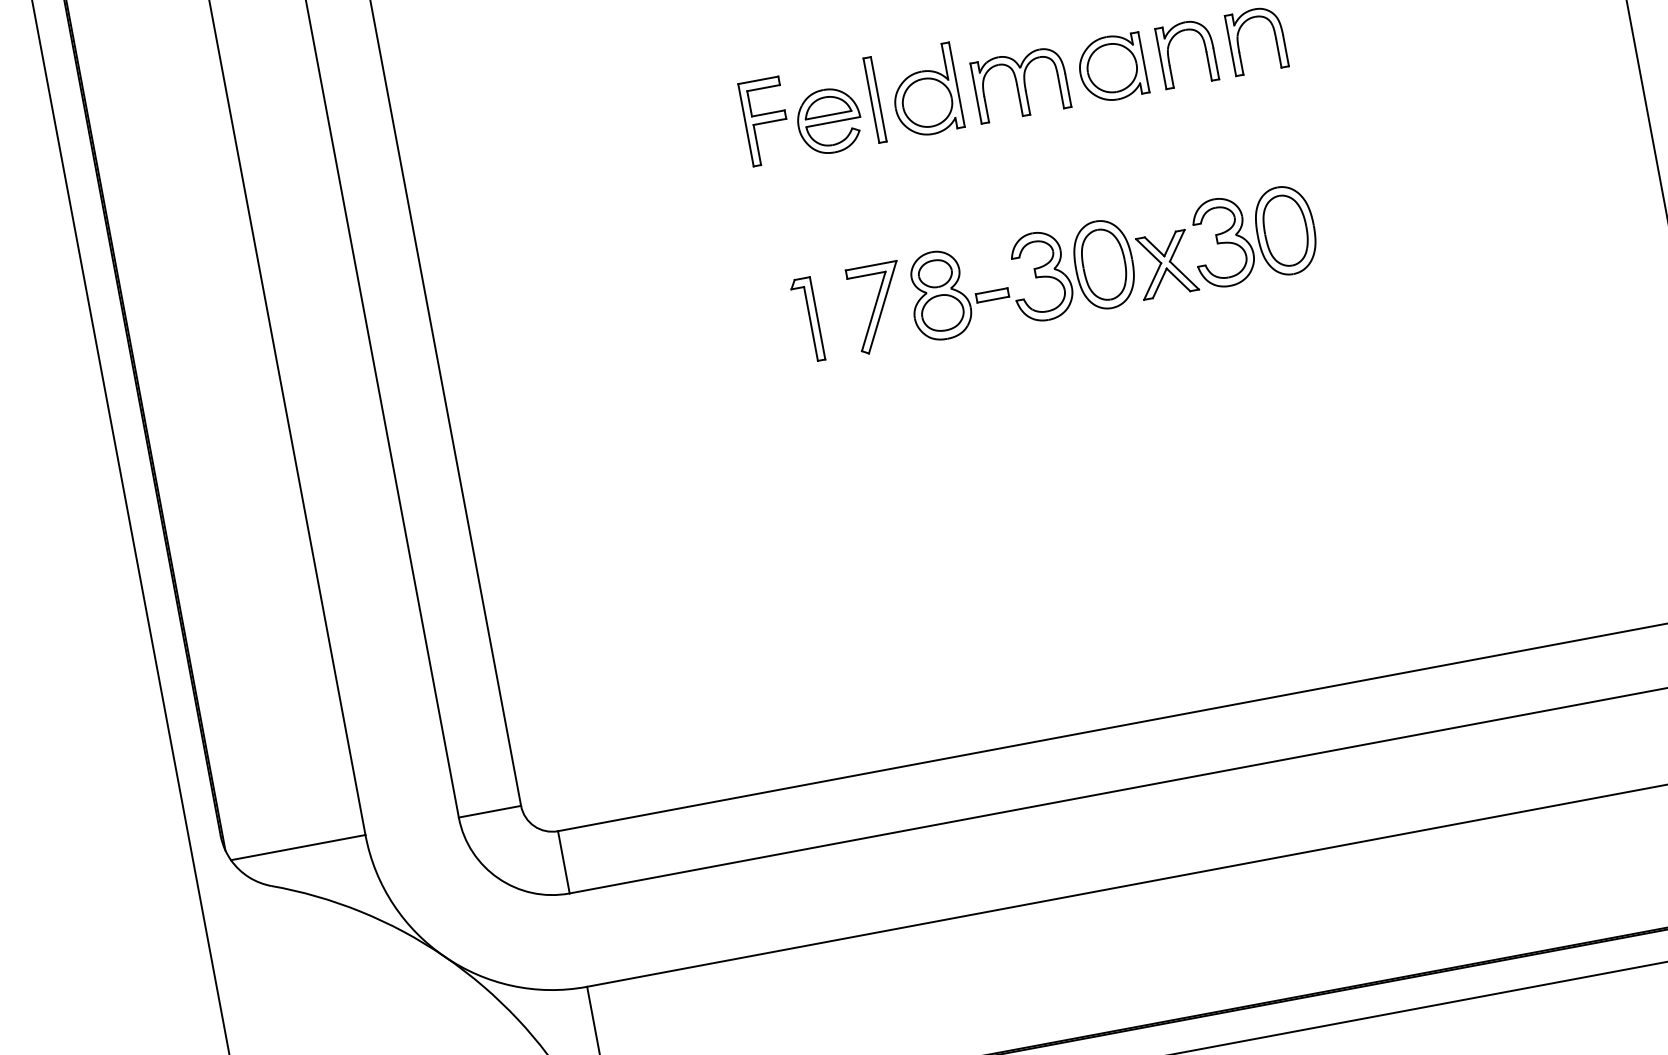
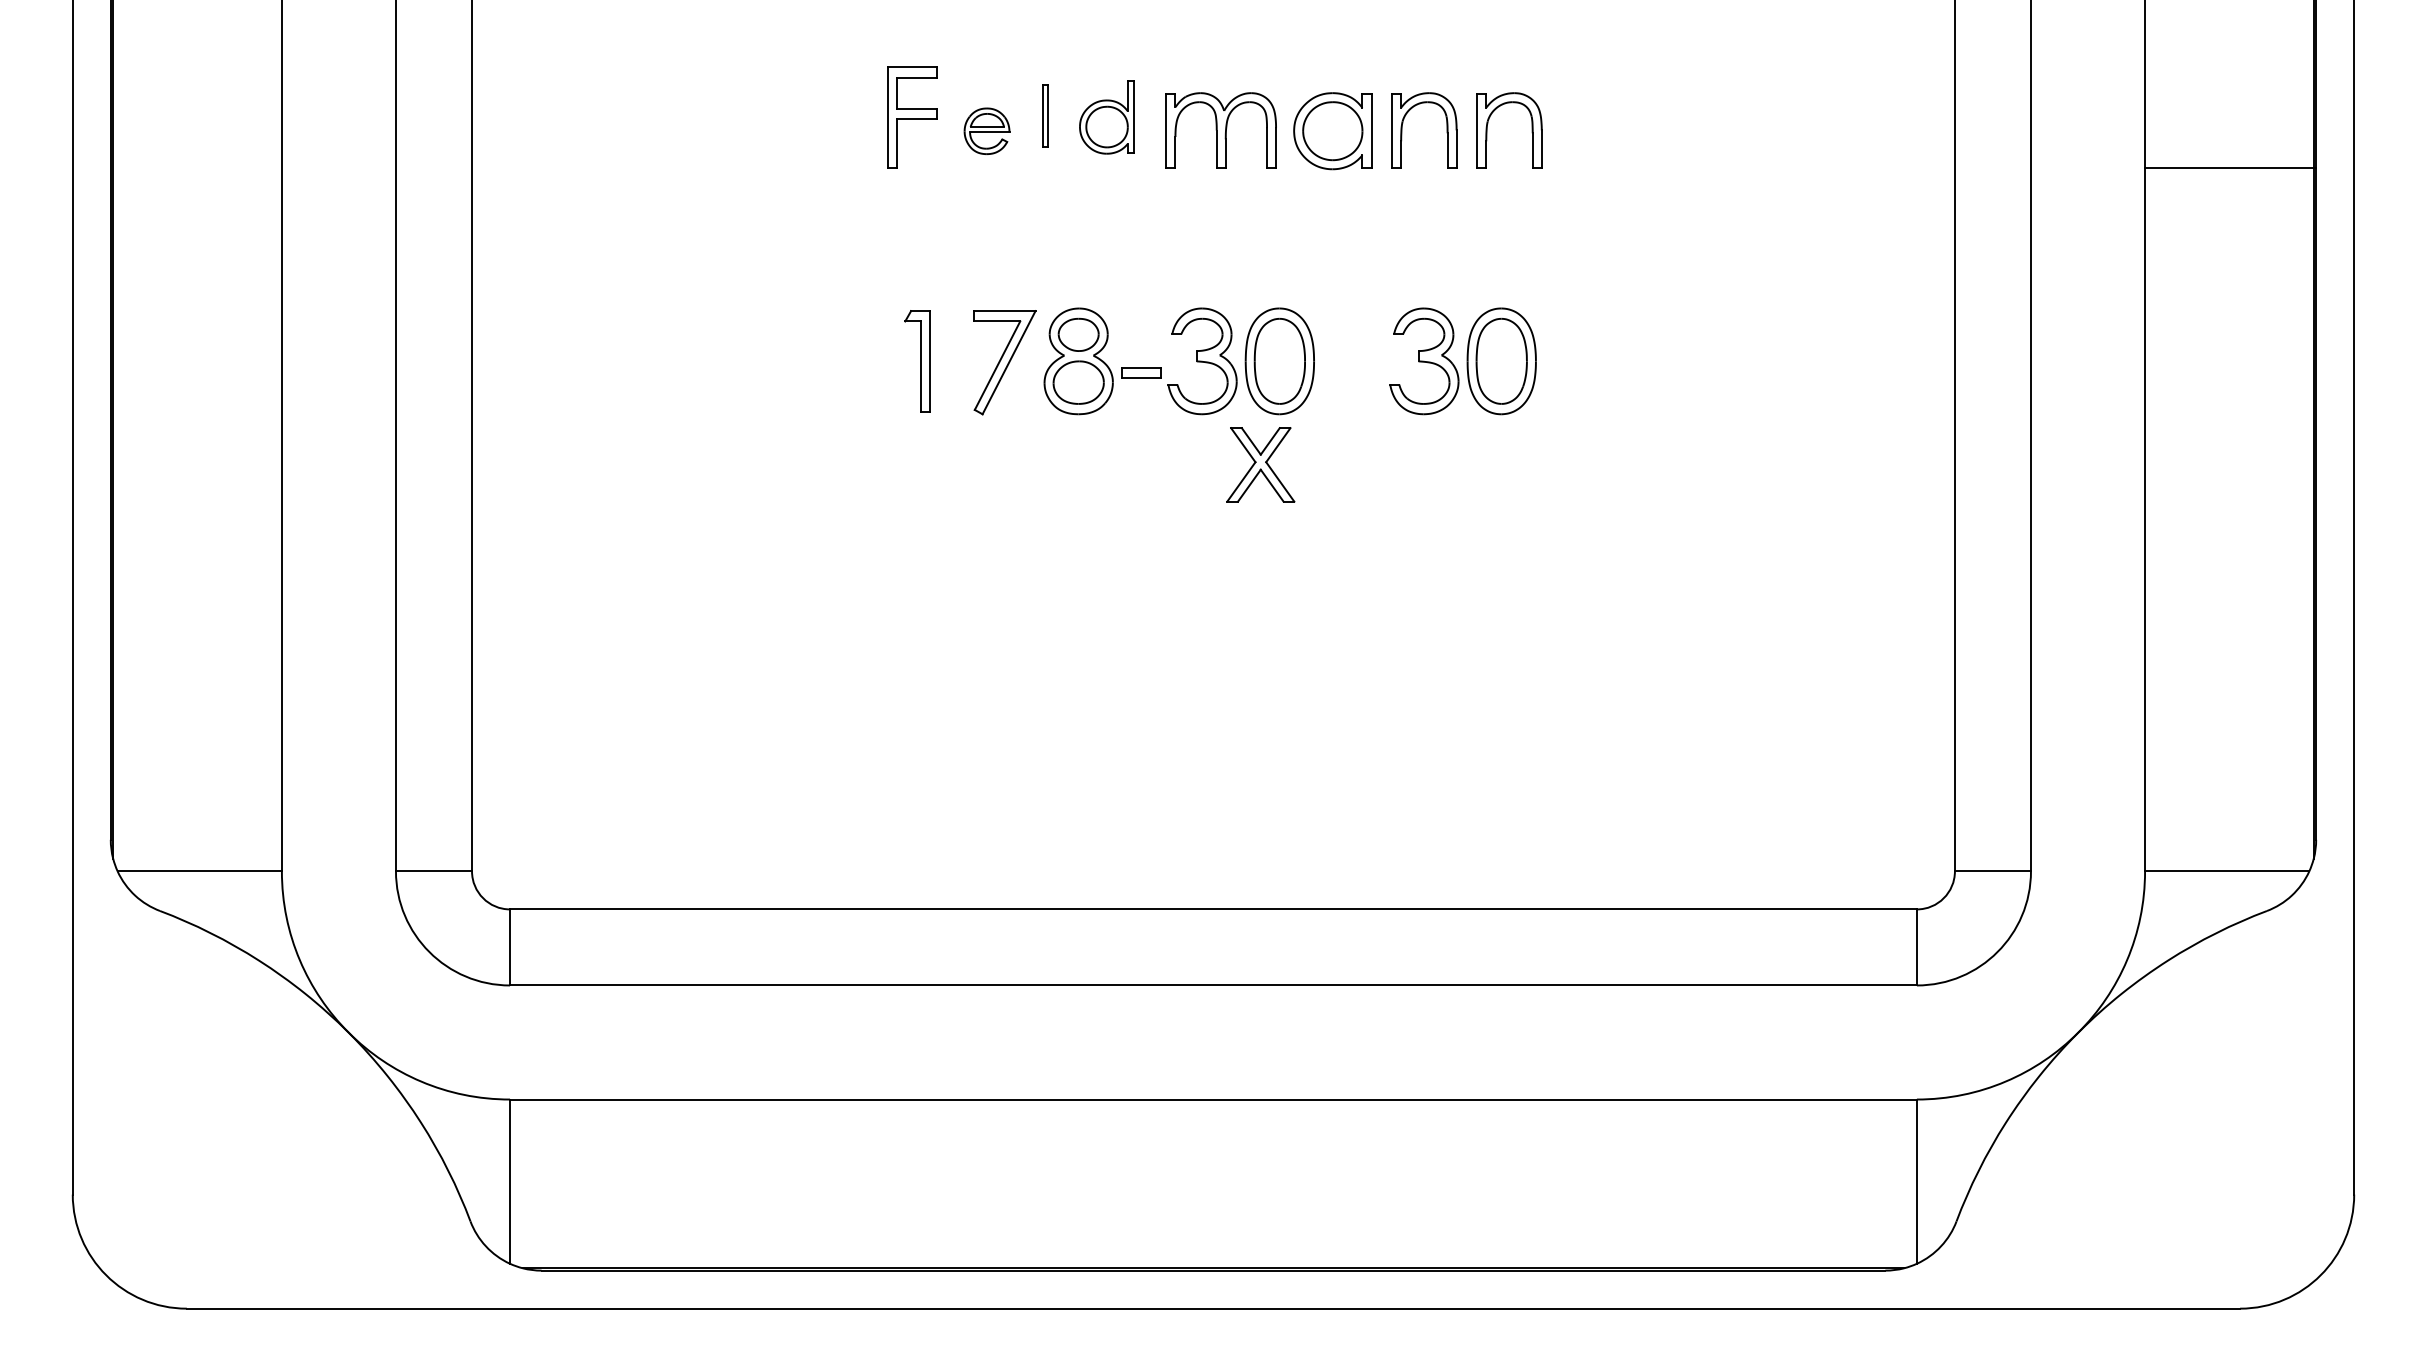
part: (924, 91) -> (1106, 117), size x0.7
part: (874, 100) -> (1045, 116), size x0.6
part: (828, 121) -> (986, 131), size x0.6
part: (1165, 264) -> (1260, 464), moved

